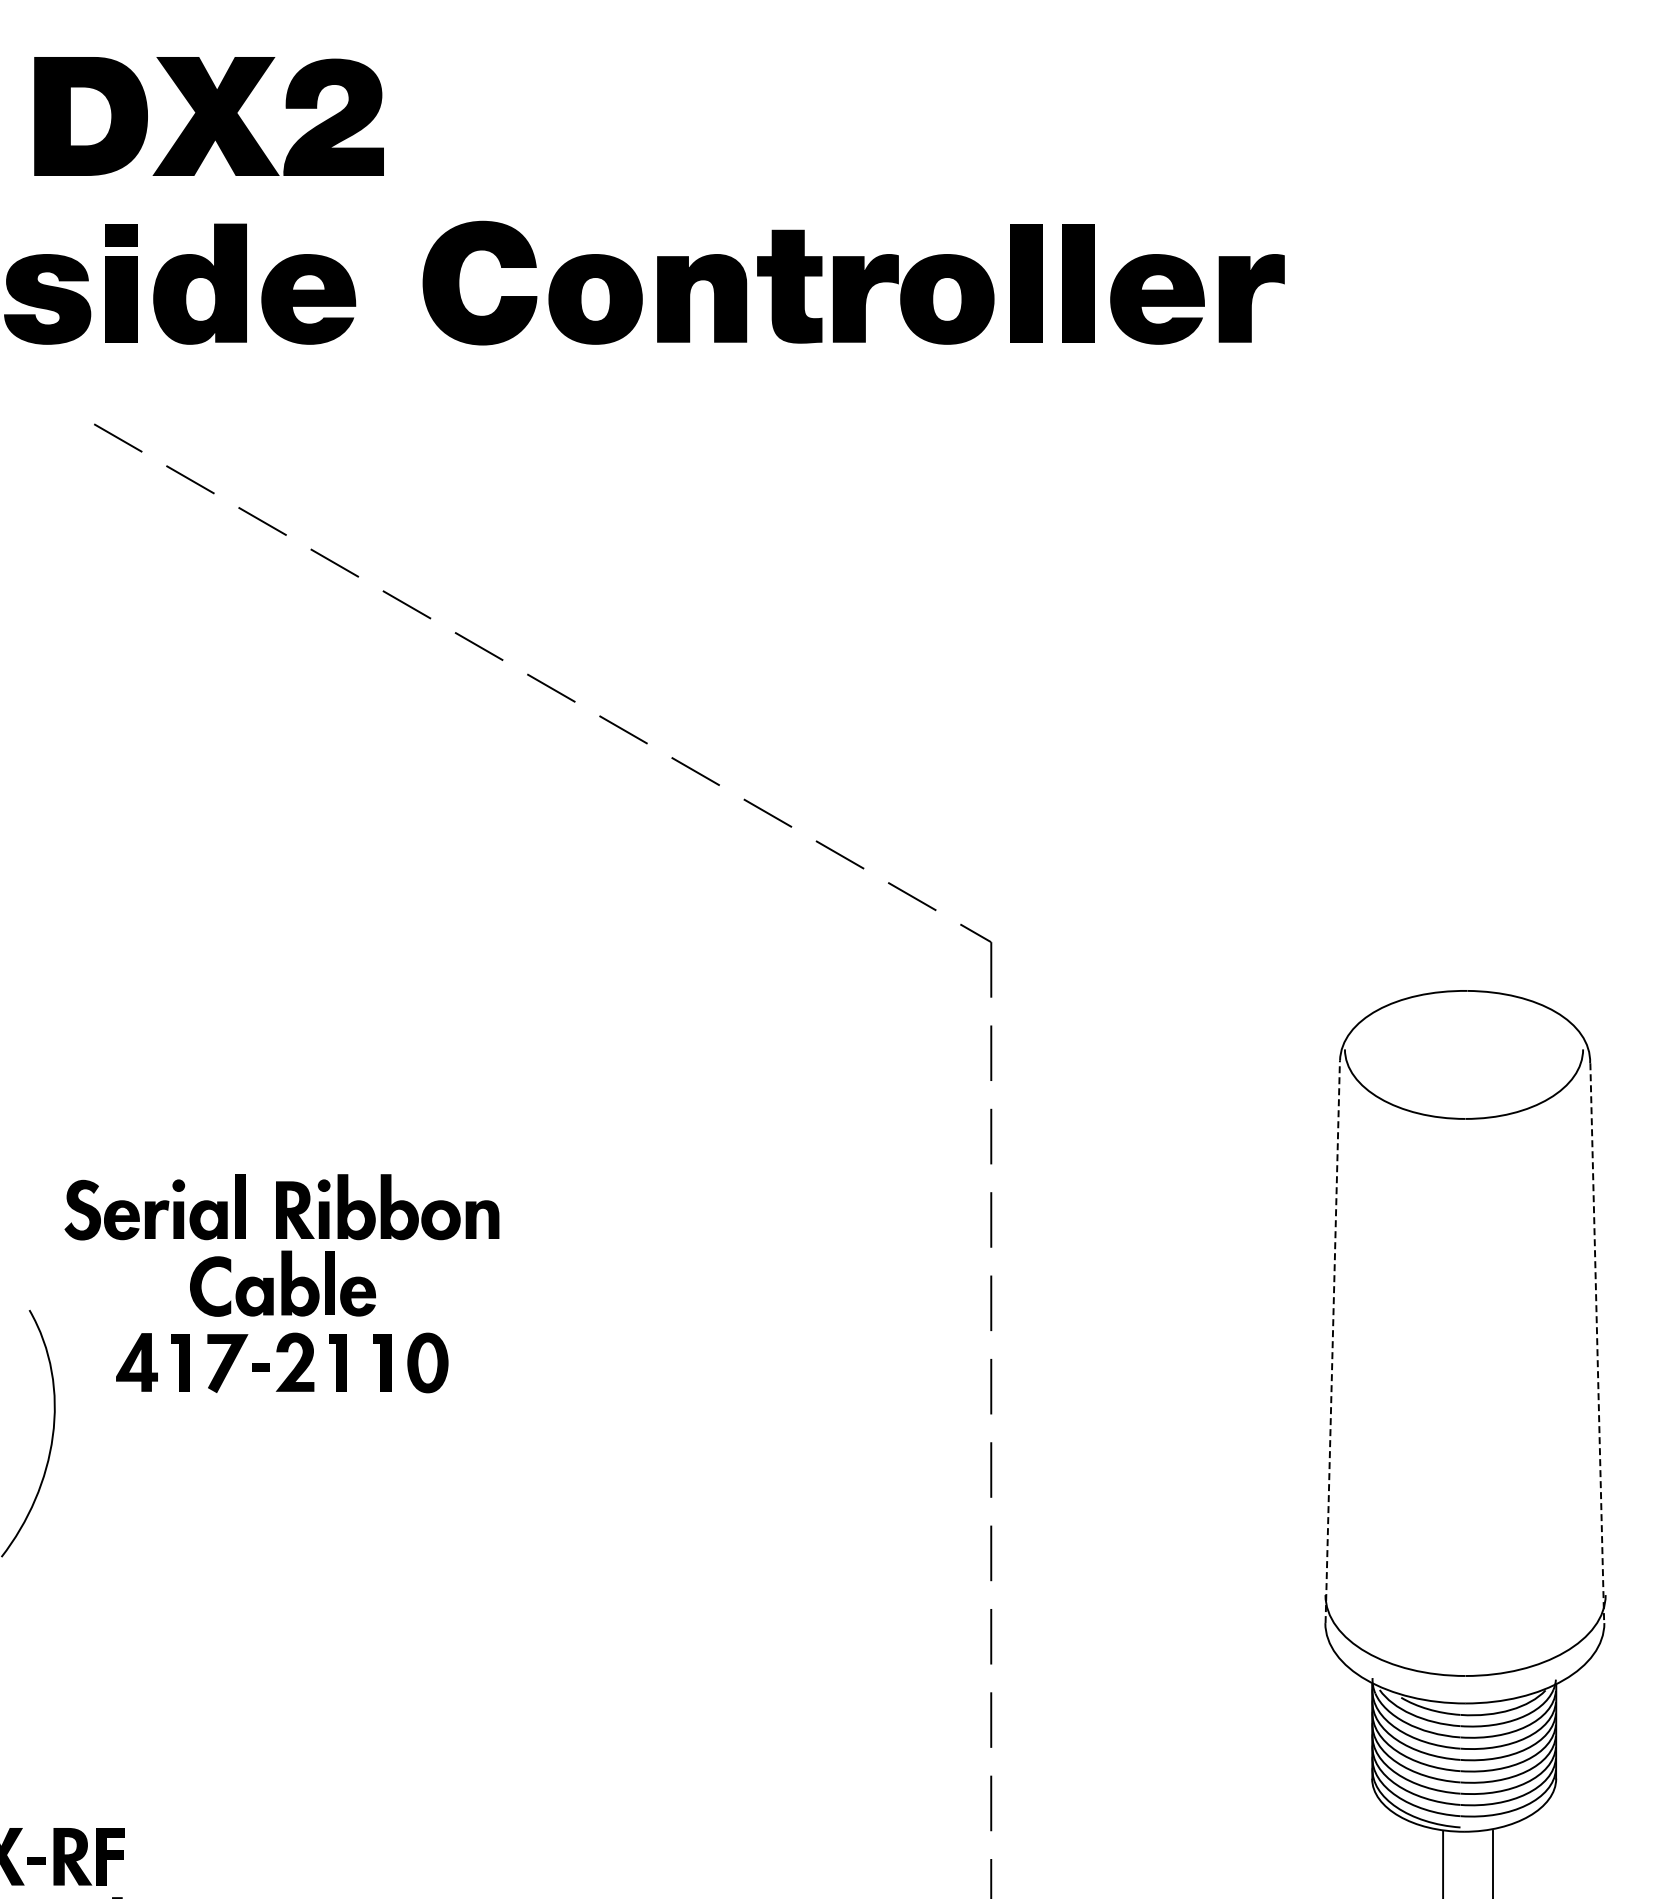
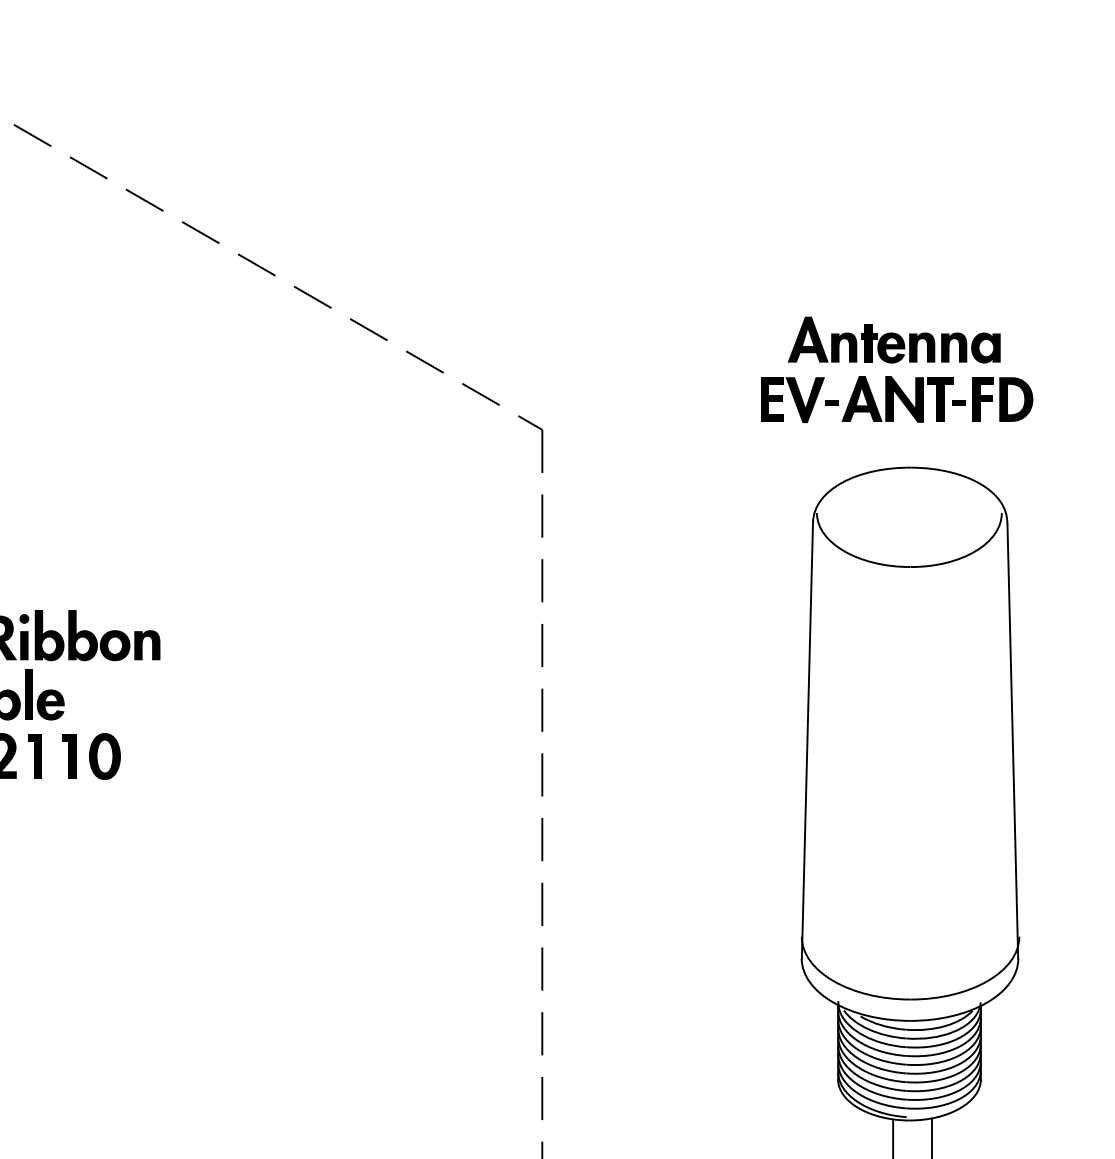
part: (1446, 856) -> (895, 363), added
line: (1332, 1341) -> (807, 739), dashed -> solid
line: (1597, 1343) -> (1013, 741), dashed -> solid

